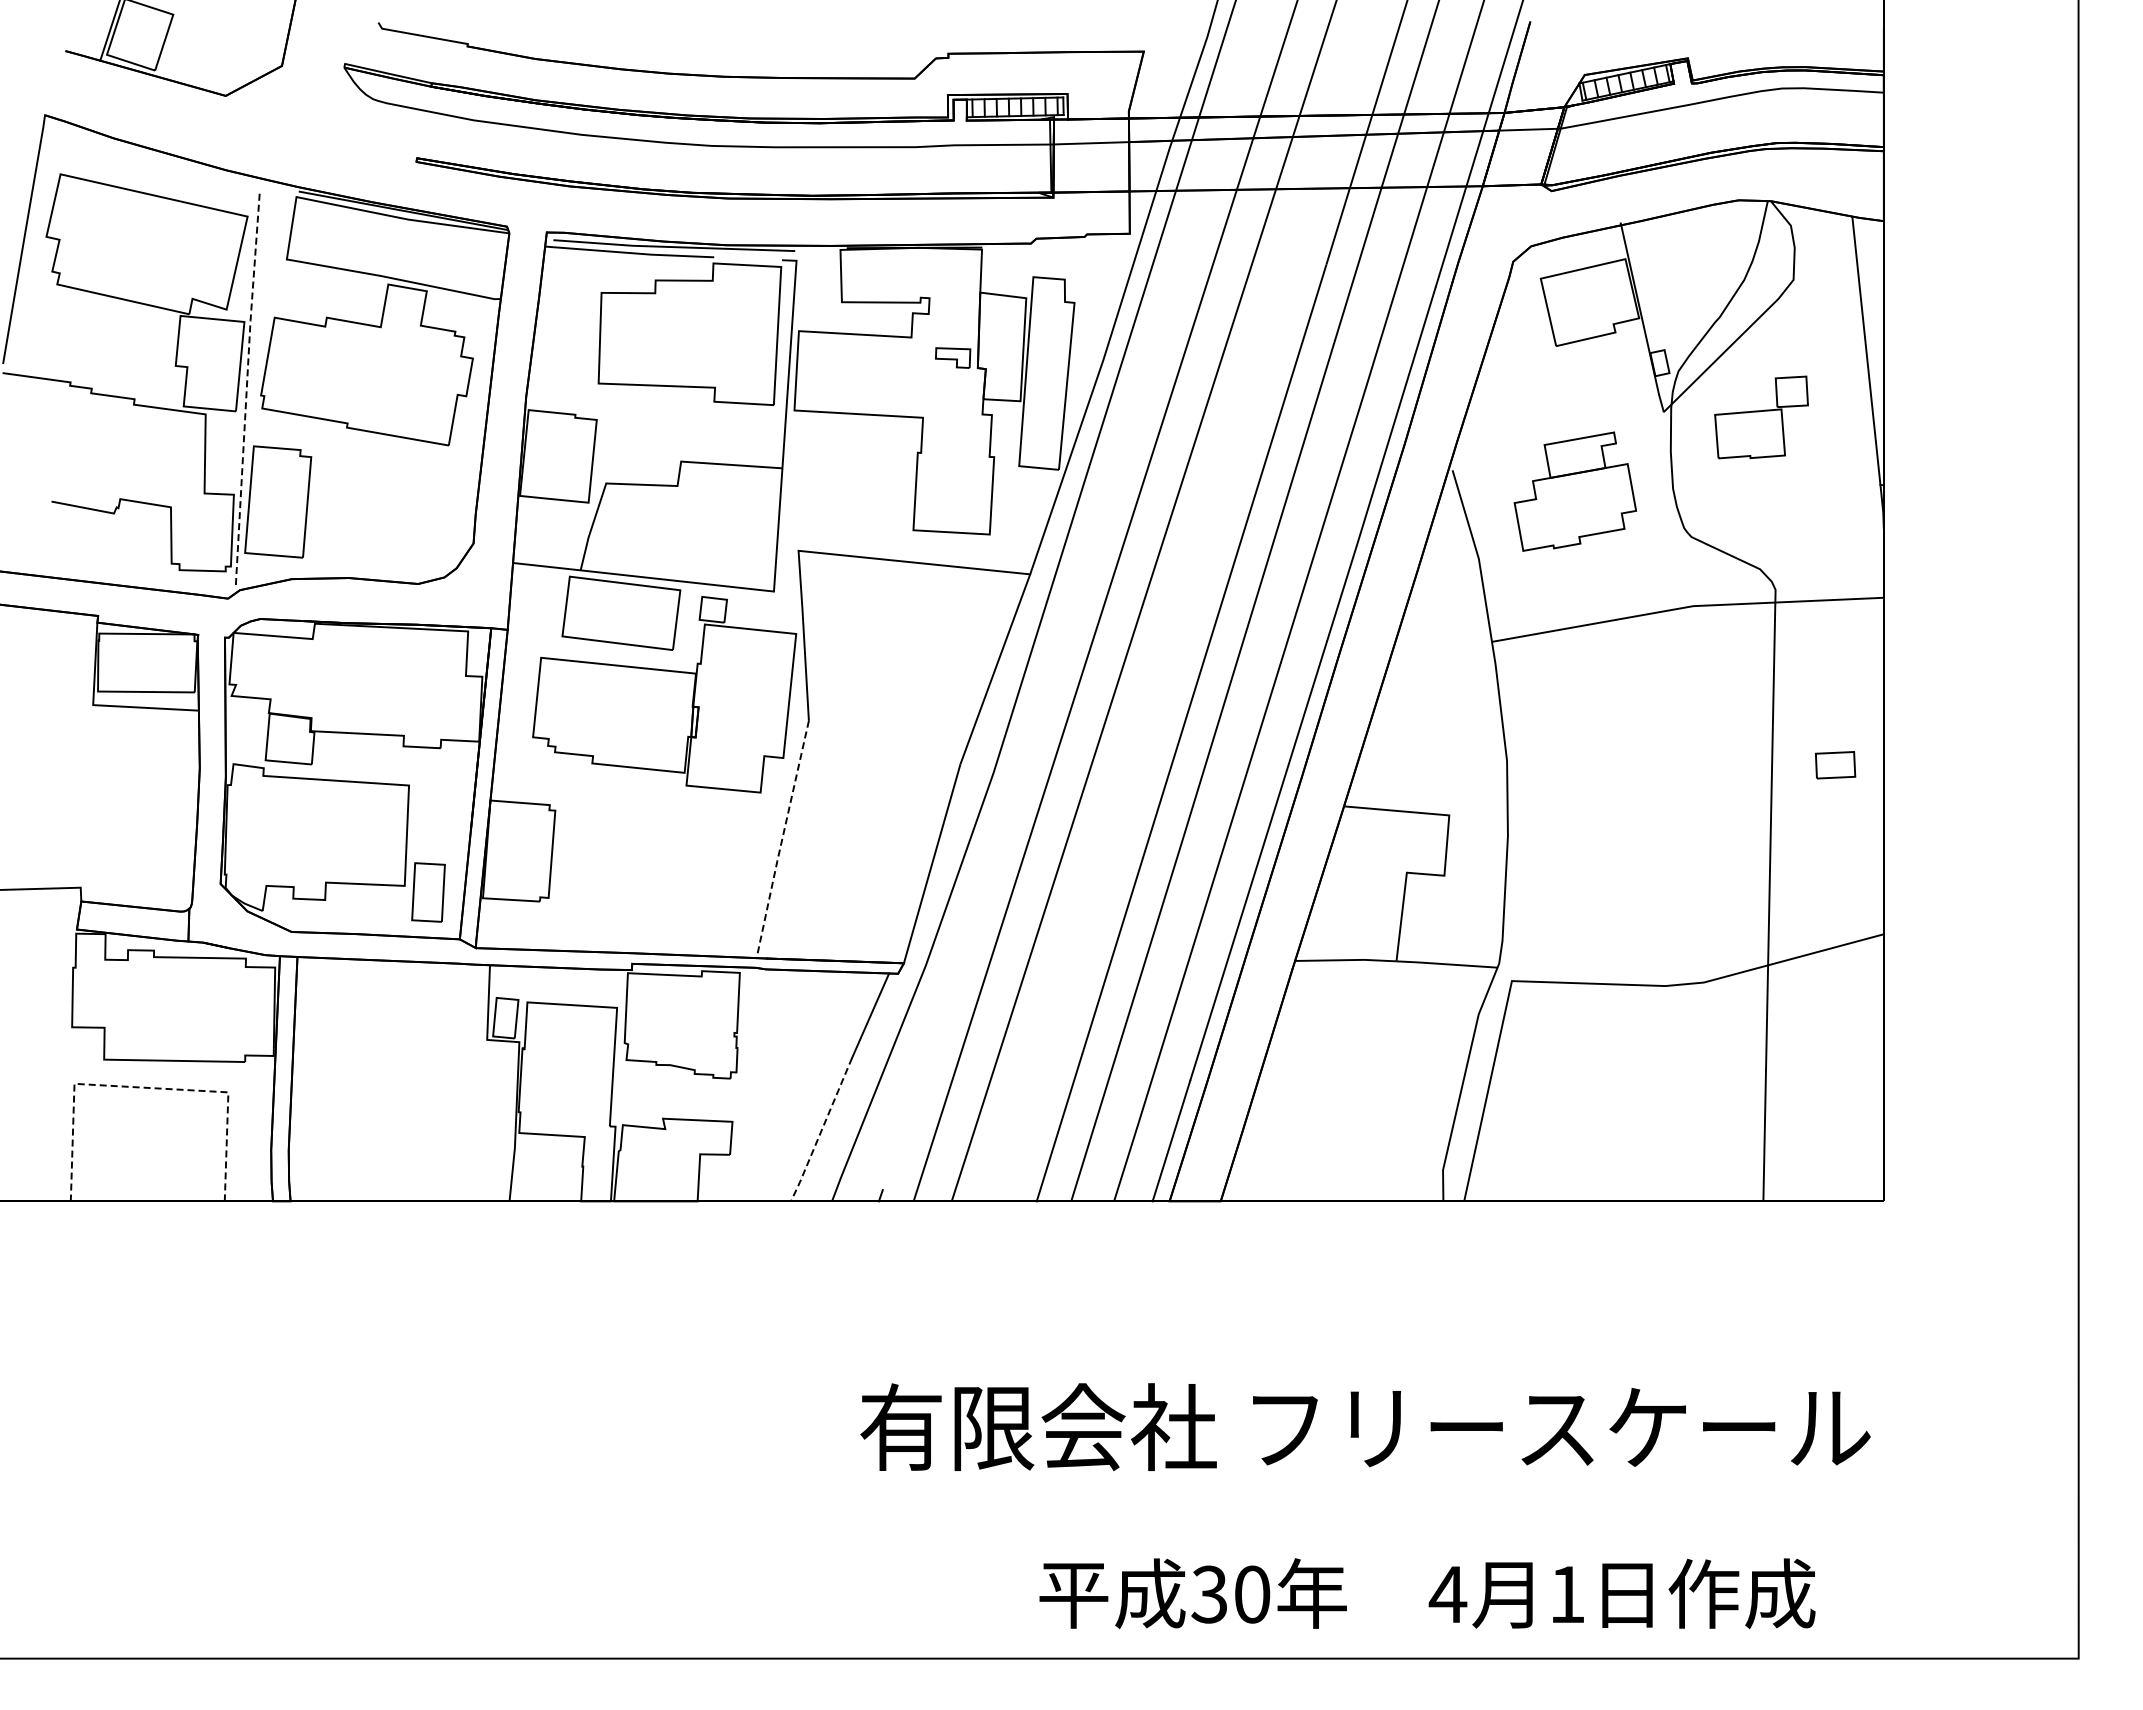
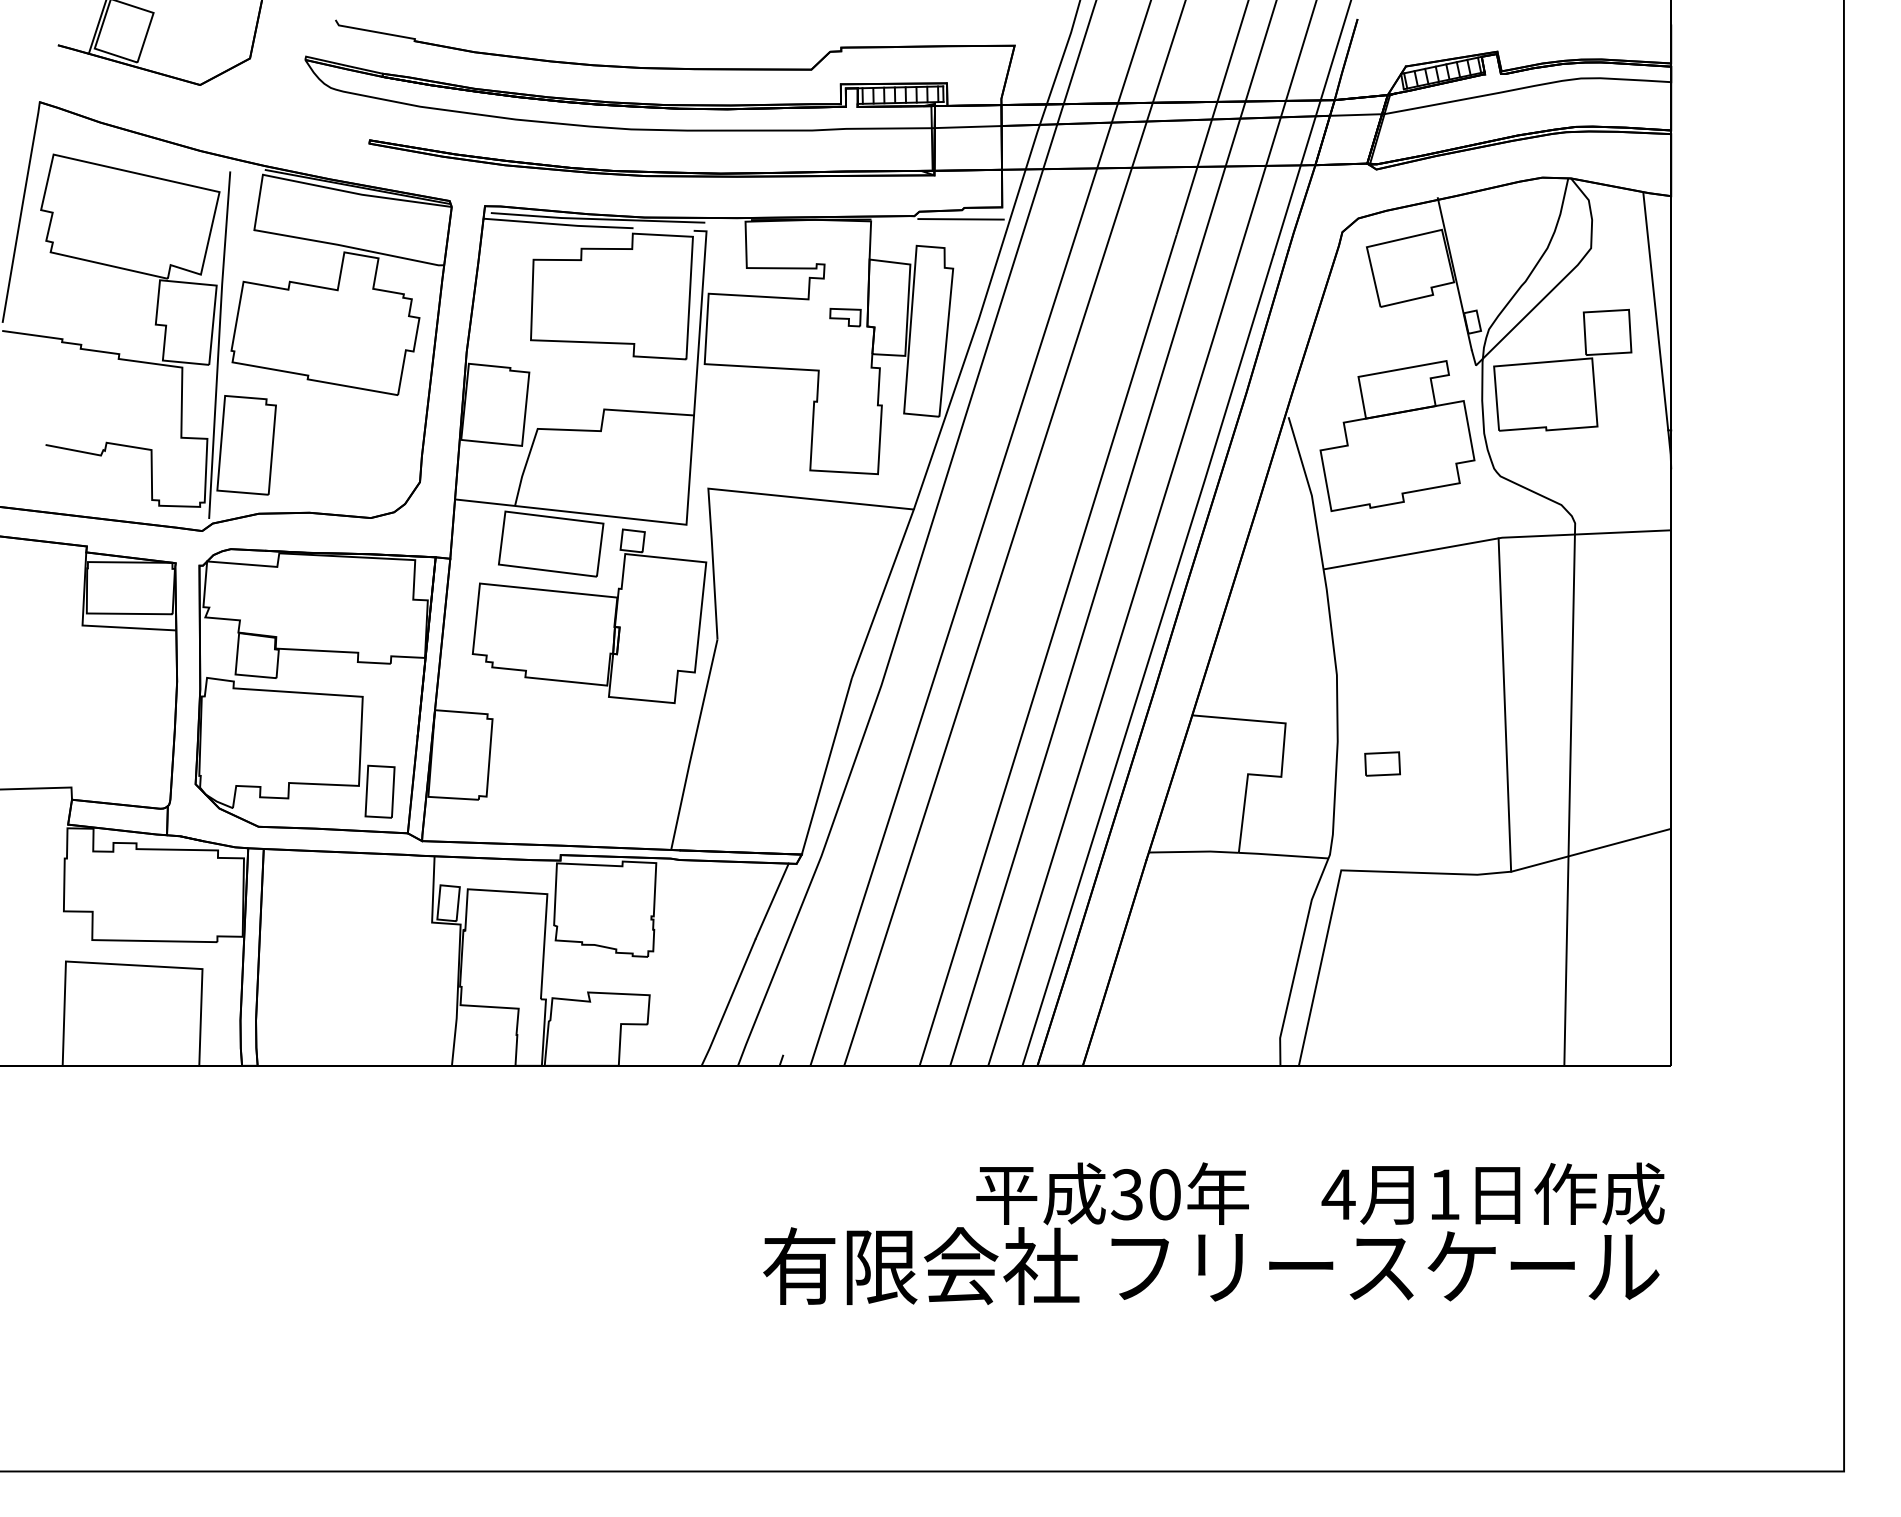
line: (1083, 246) -> (961, 218), added
line: (246, 387) -> (218, 343), dashed -> solid
part: (1761, 417) -> (1562, 370), size x1.67
part: (1575, 491) -> (1397, 436), size x1.43
part: (1835, 765) -> (1382, 764), moved
line: (1696, 794) -> (1505, 704), added
line: (781, 840) -> (693, 745), dashed -> solid
line: (146, 1087) -> (129, 964), dashed -> solid
line: (821, 1130) -> (728, 1002), dashed -> solid
text: (1427, 1593) -> (1320, 1193), moved

